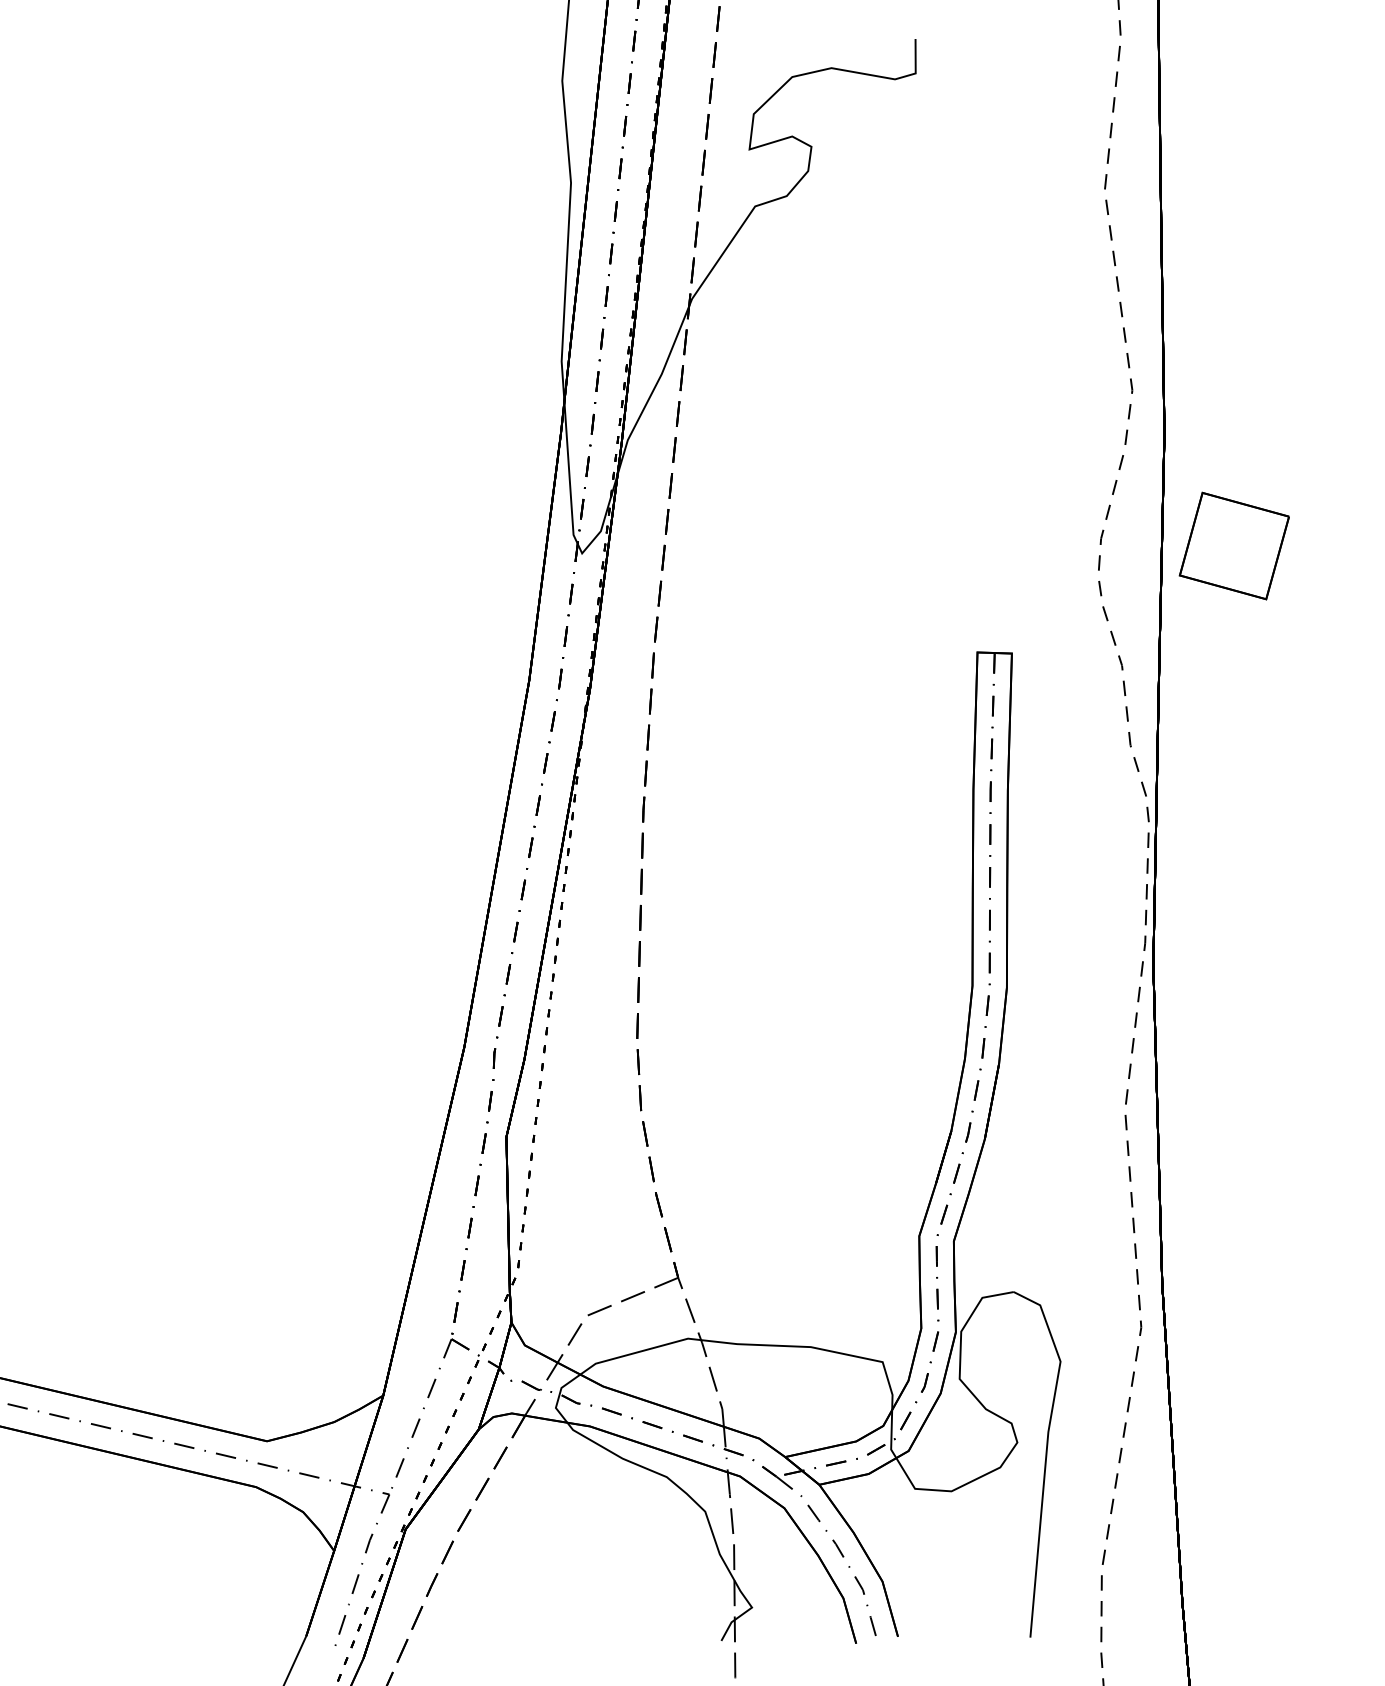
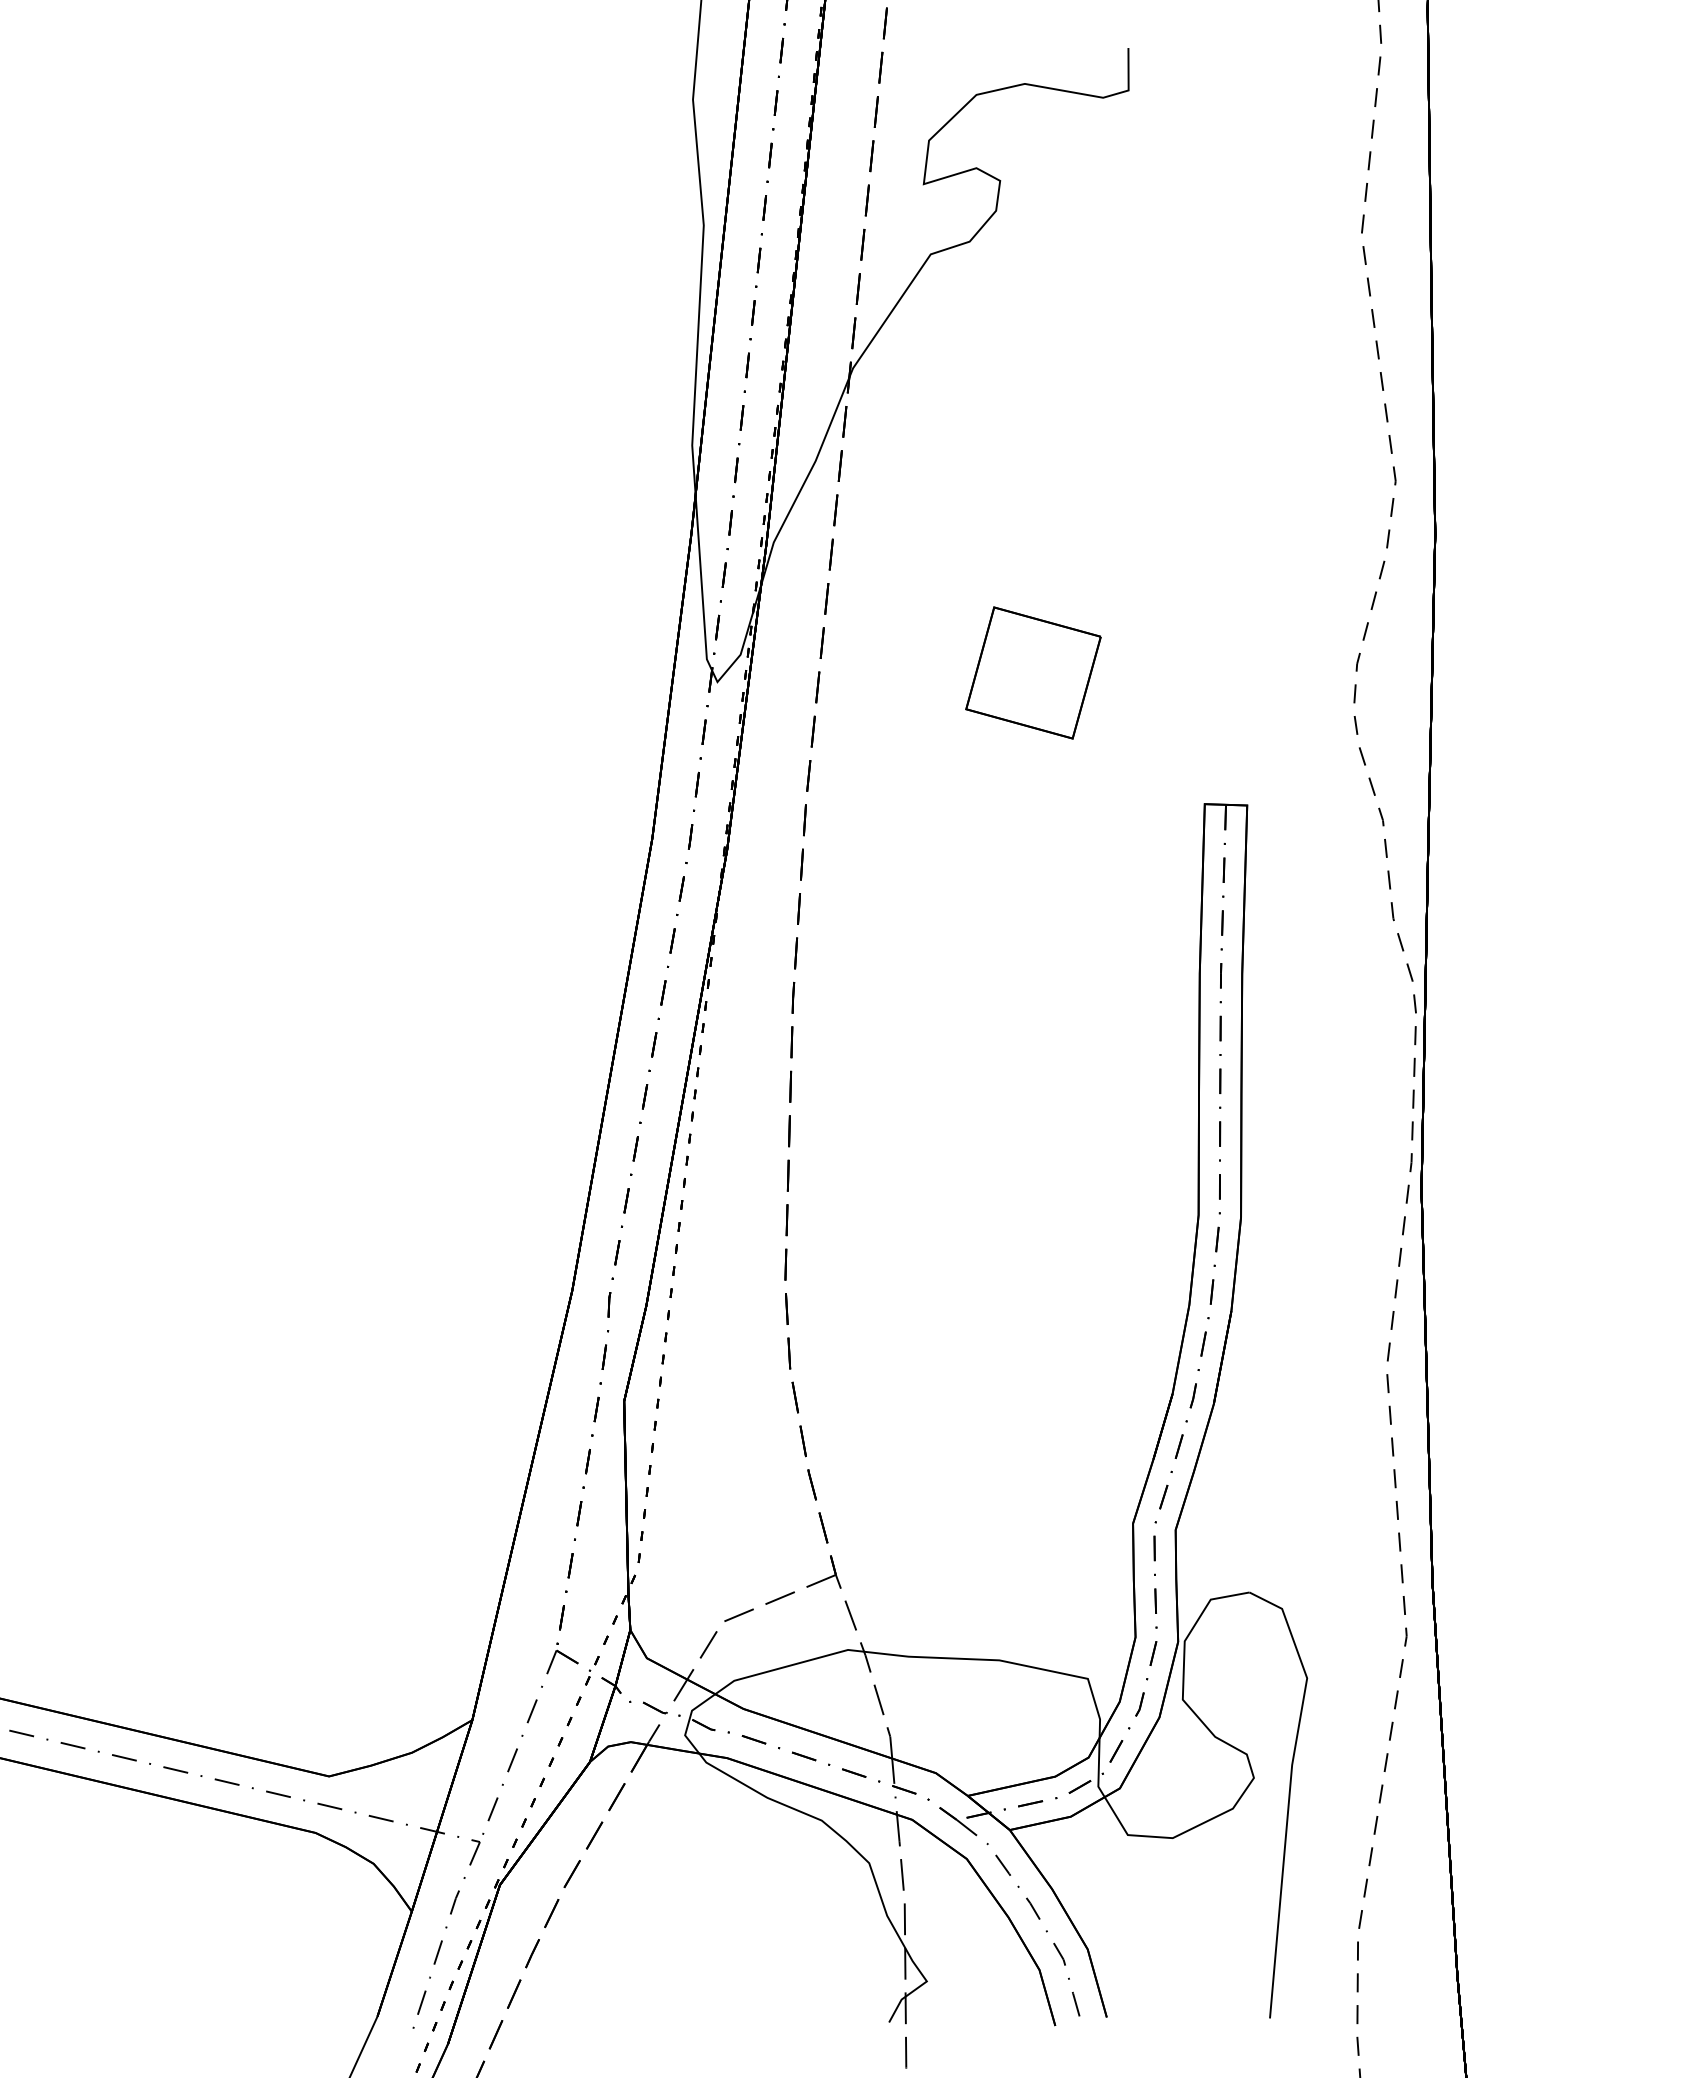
part: (1234, 545) -> (1033, 672), moved

